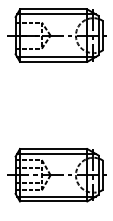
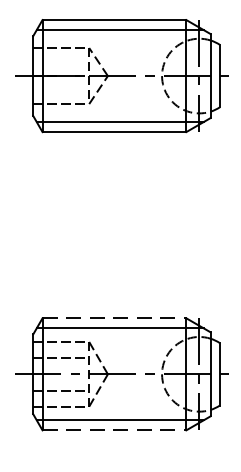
line: (53, 149) -> (114, 319), solid -> dashed
line: (53, 201) -> (114, 430), solid -> dashed

